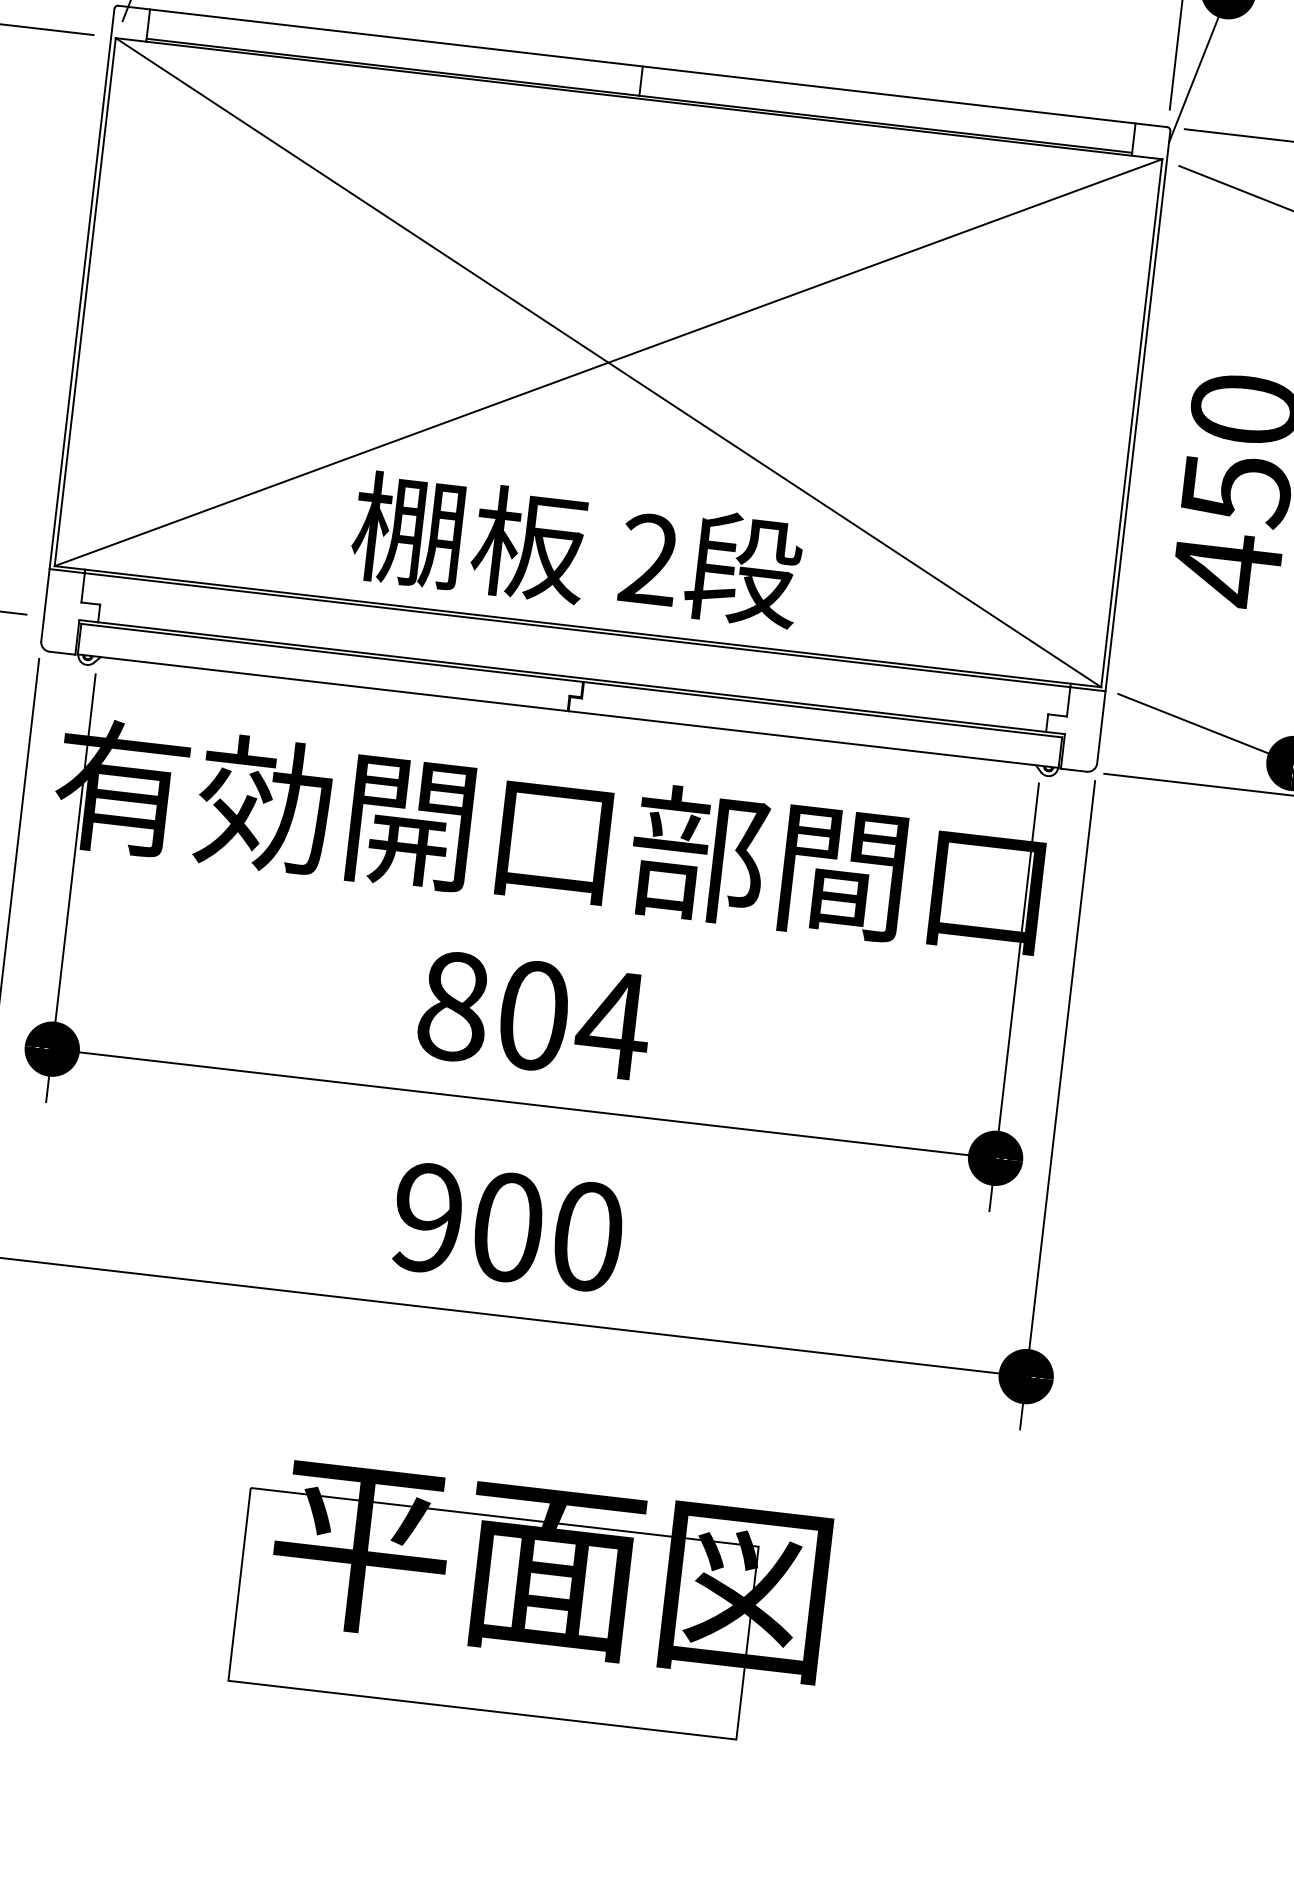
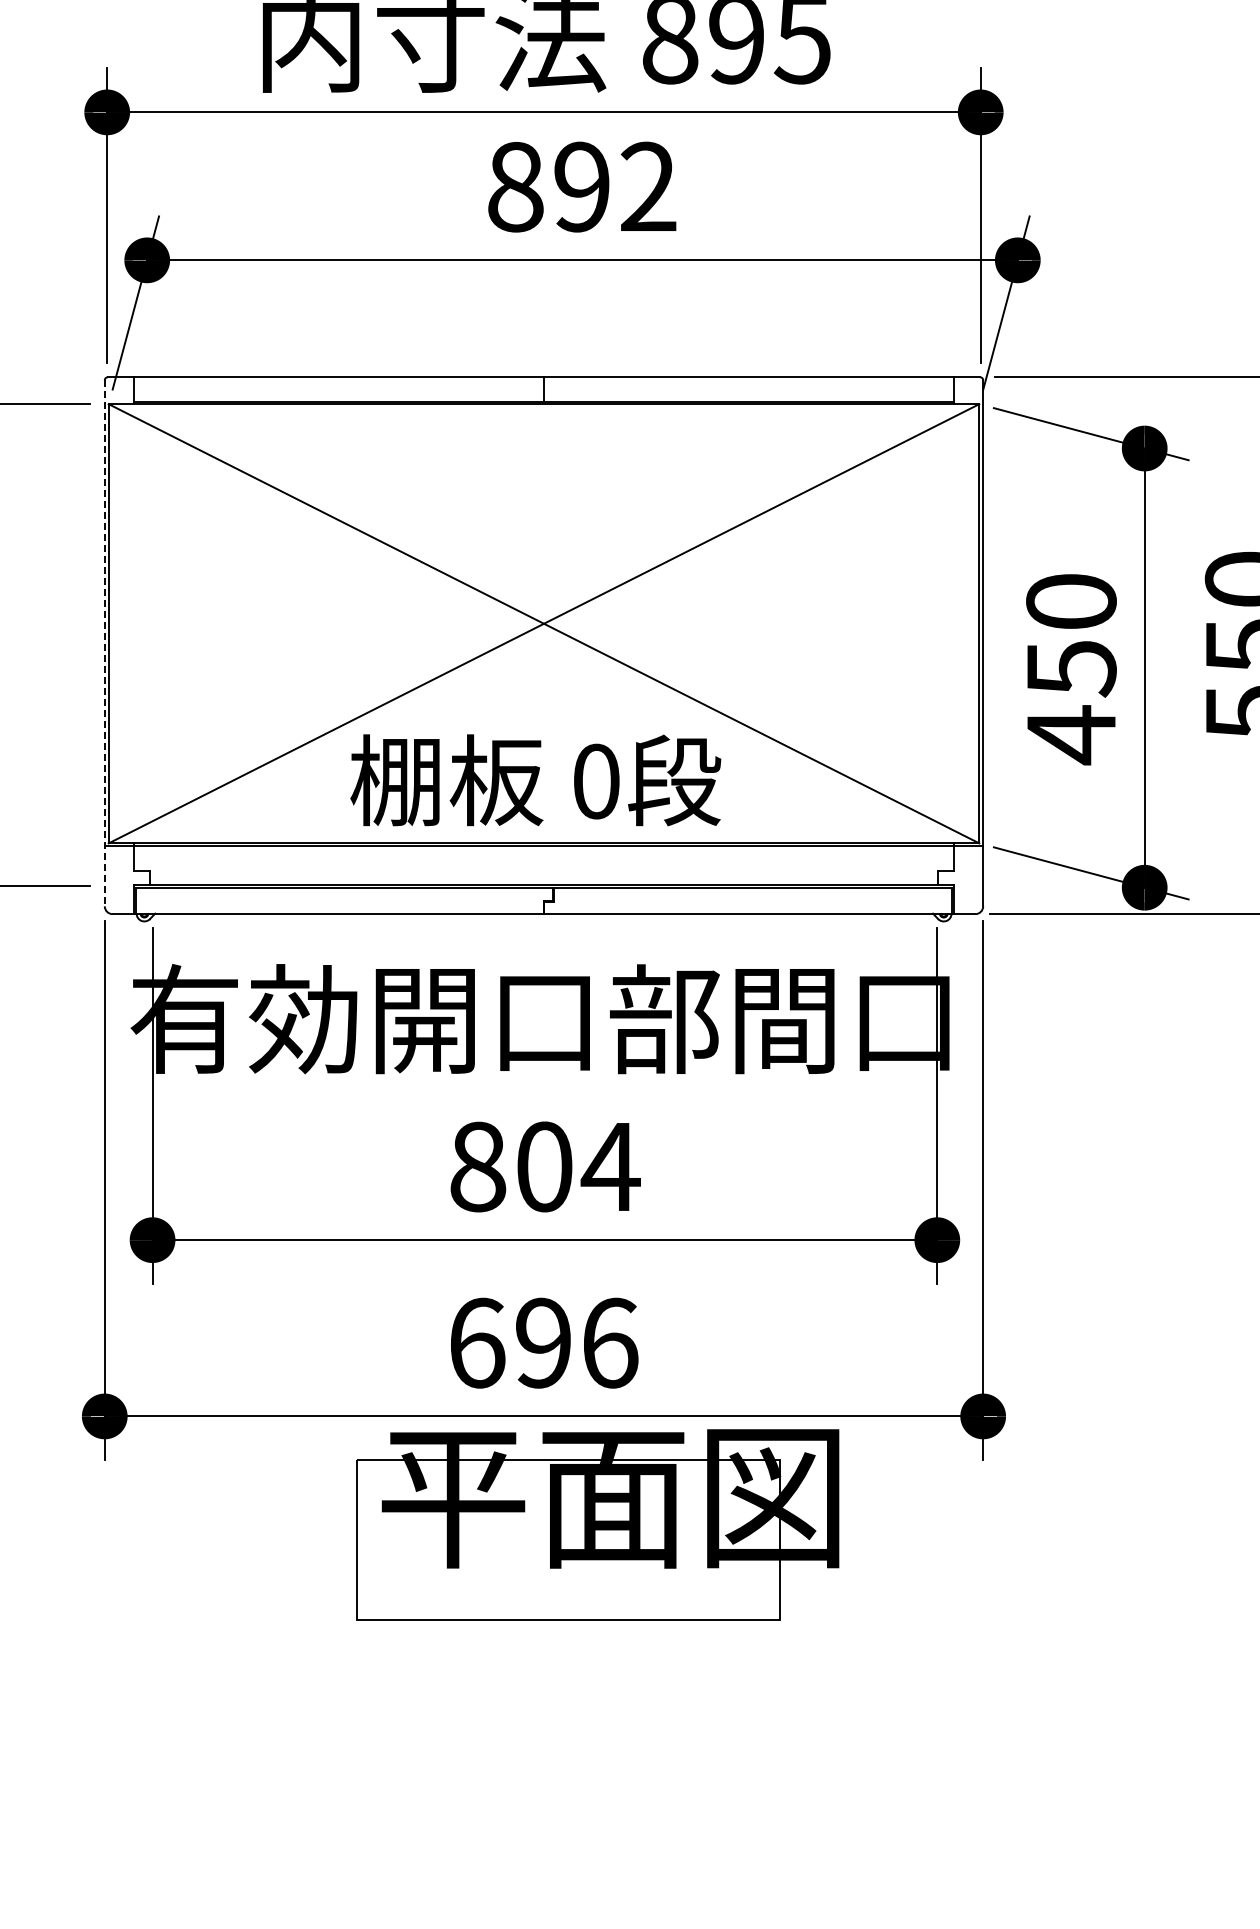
line: (77, 325) -> (104, 643), solid -> dashed
text: (649, 559) -> (596, 781), 2 -> 0
text: (507, 1226) -> (543, 1342), 900 -> 696
part: (530, 1599) -> (597, 1524), moved

